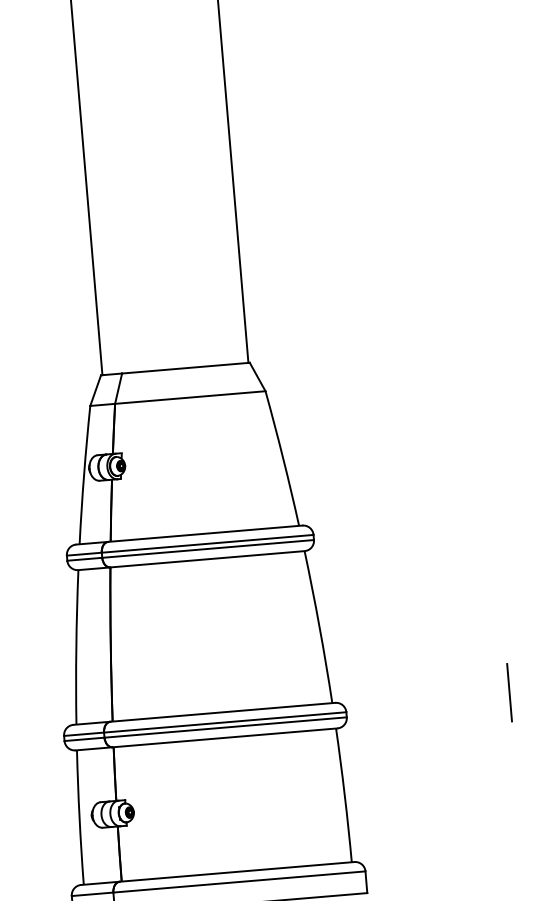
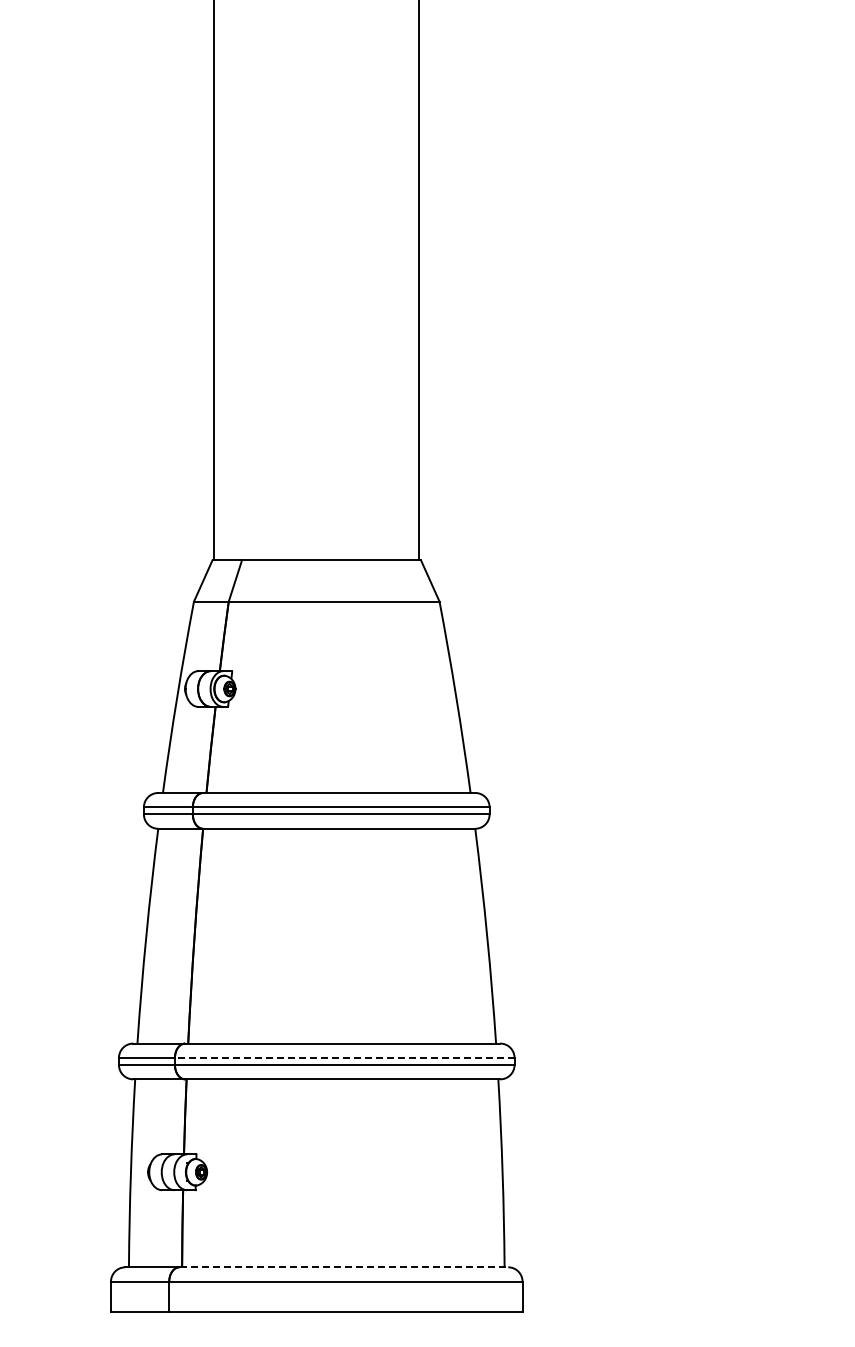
line: (509, 692) -> (743, 1049), removed
line: (225, 722) -> (344, 1057), solid -> dashed
line: (237, 871) -> (344, 1267), solid -> dashed

